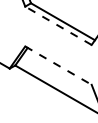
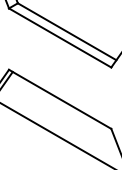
line: (58, 25) -> (60, 37), dashed -> solid
line: (58, 65) -> (60, 99), dashed -> solid

